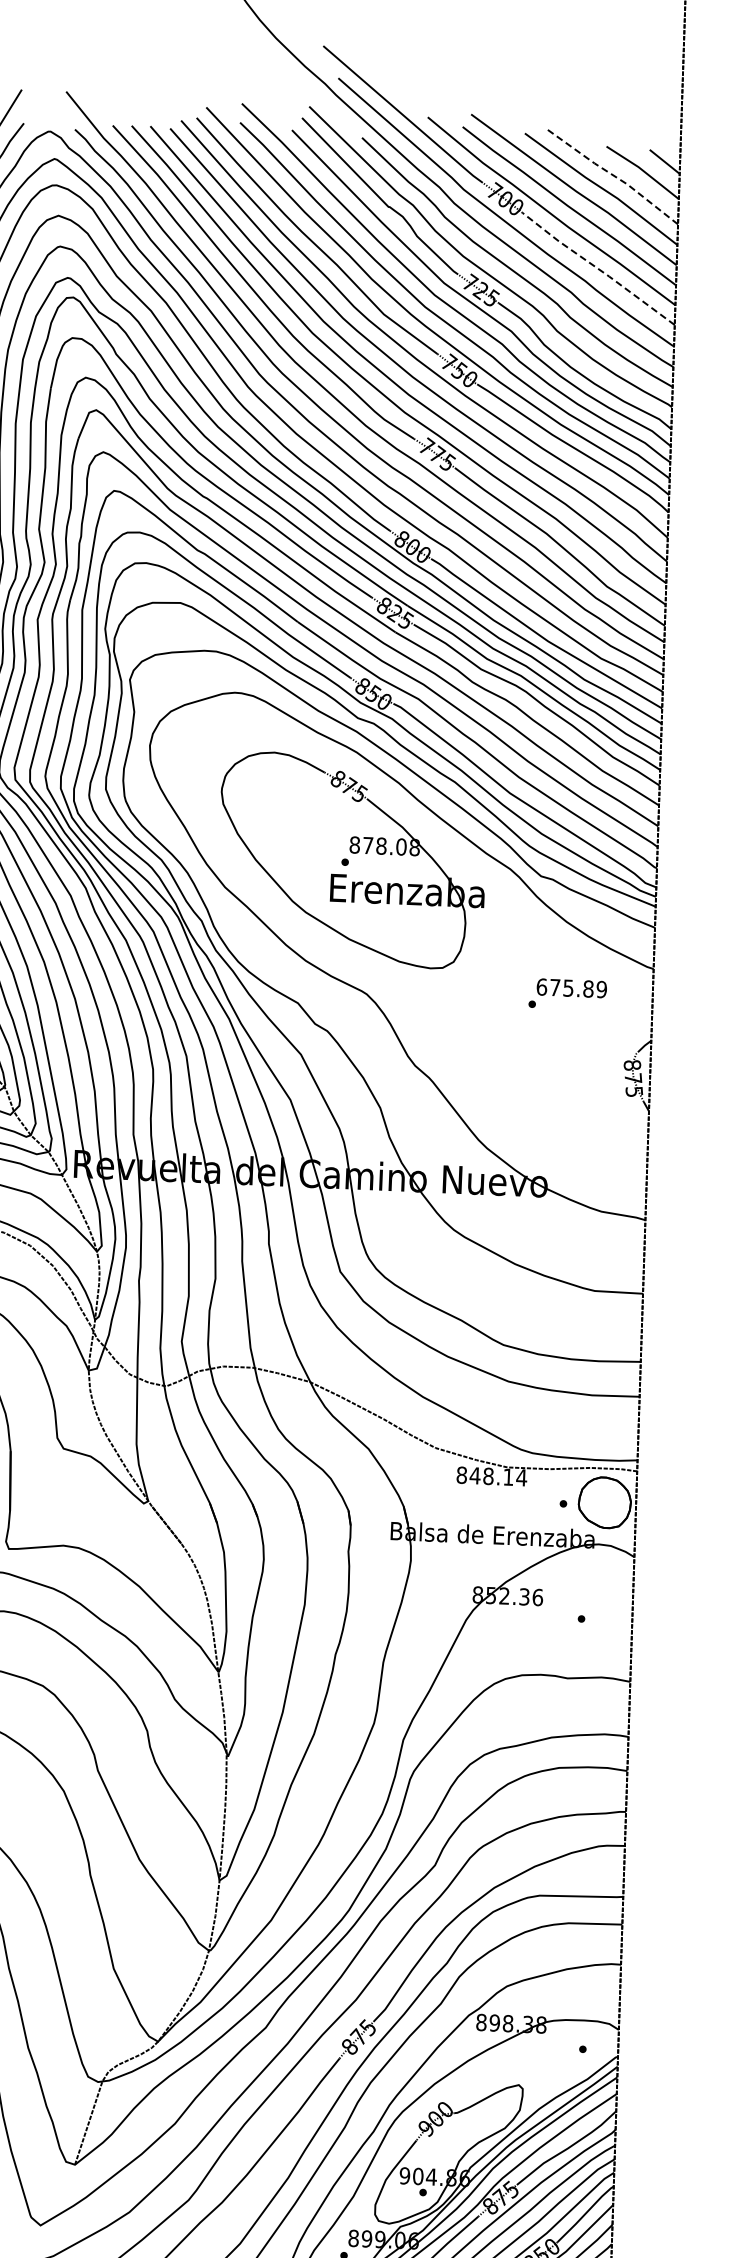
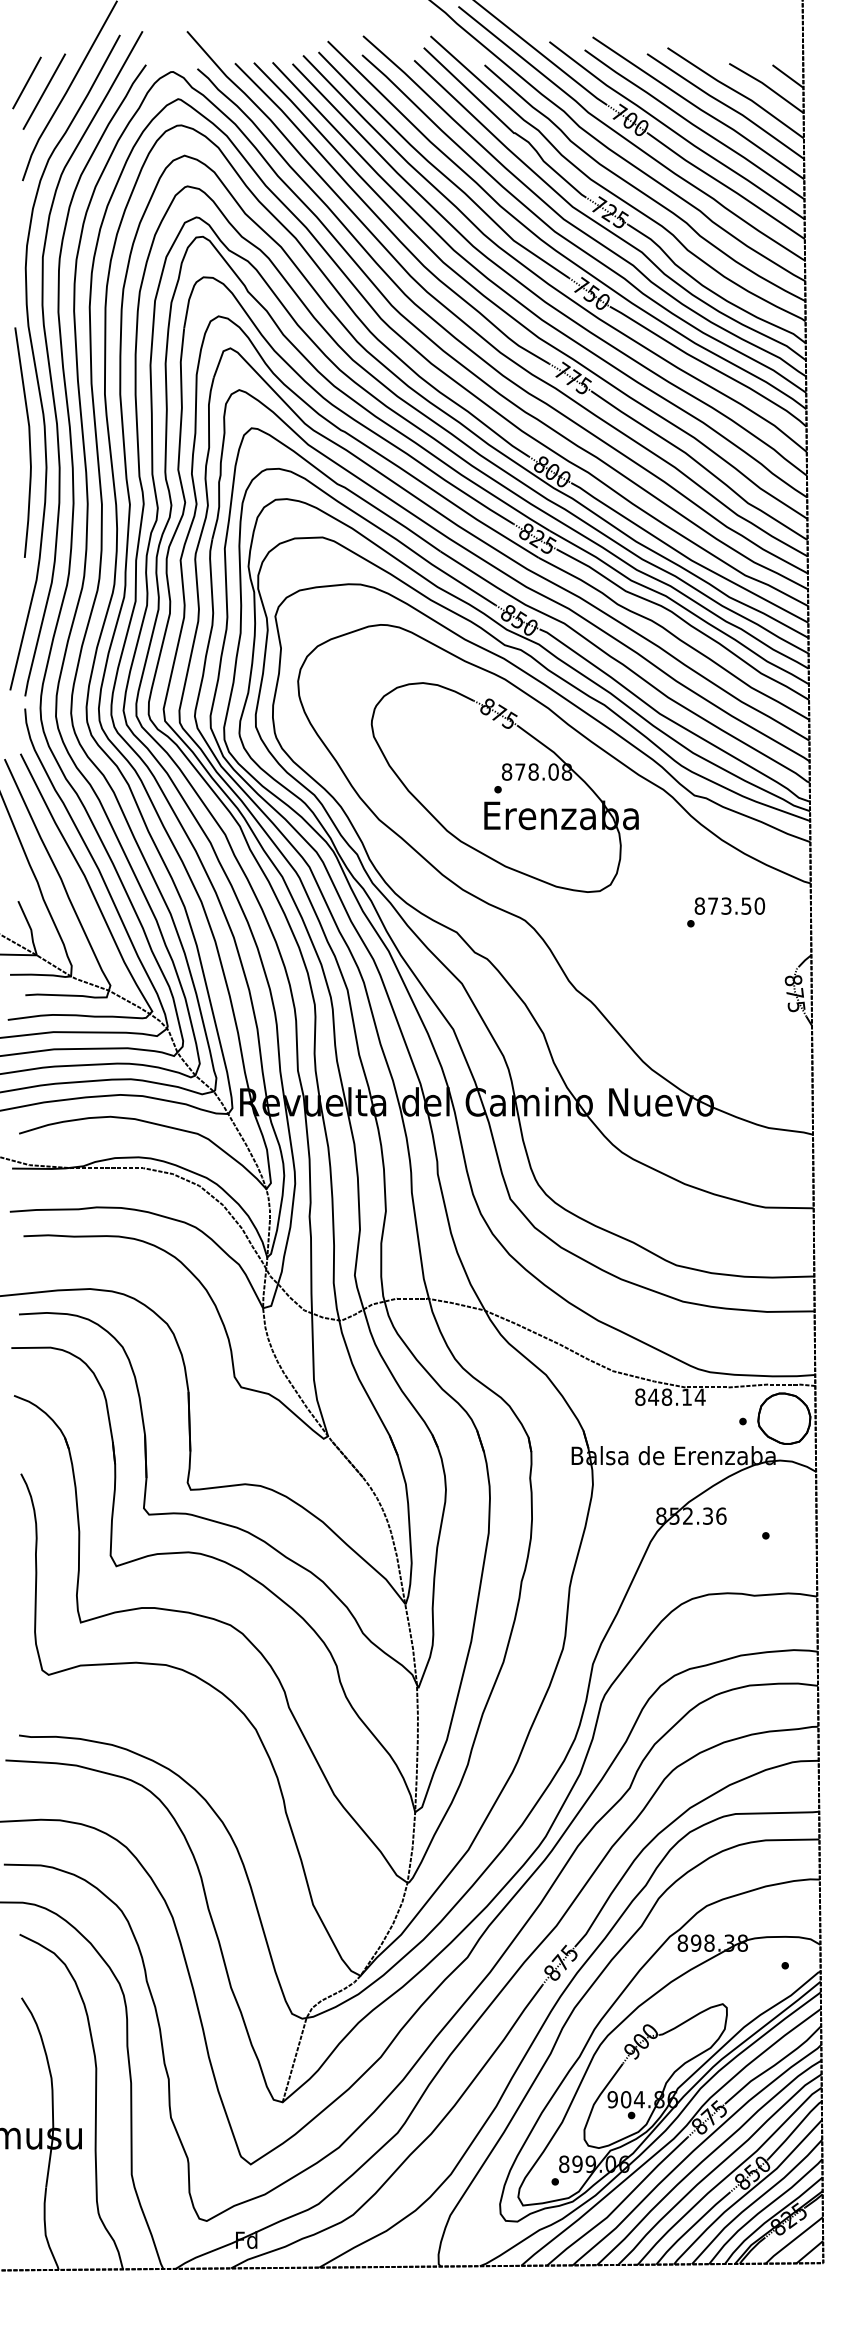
line: (612, 174) -> (736, 91), dashed -> solid
line: (597, 268) -> (725, 185), dashed -> solid
text: (571, 987) -> (729, 905), 675.89 -> 873.50

